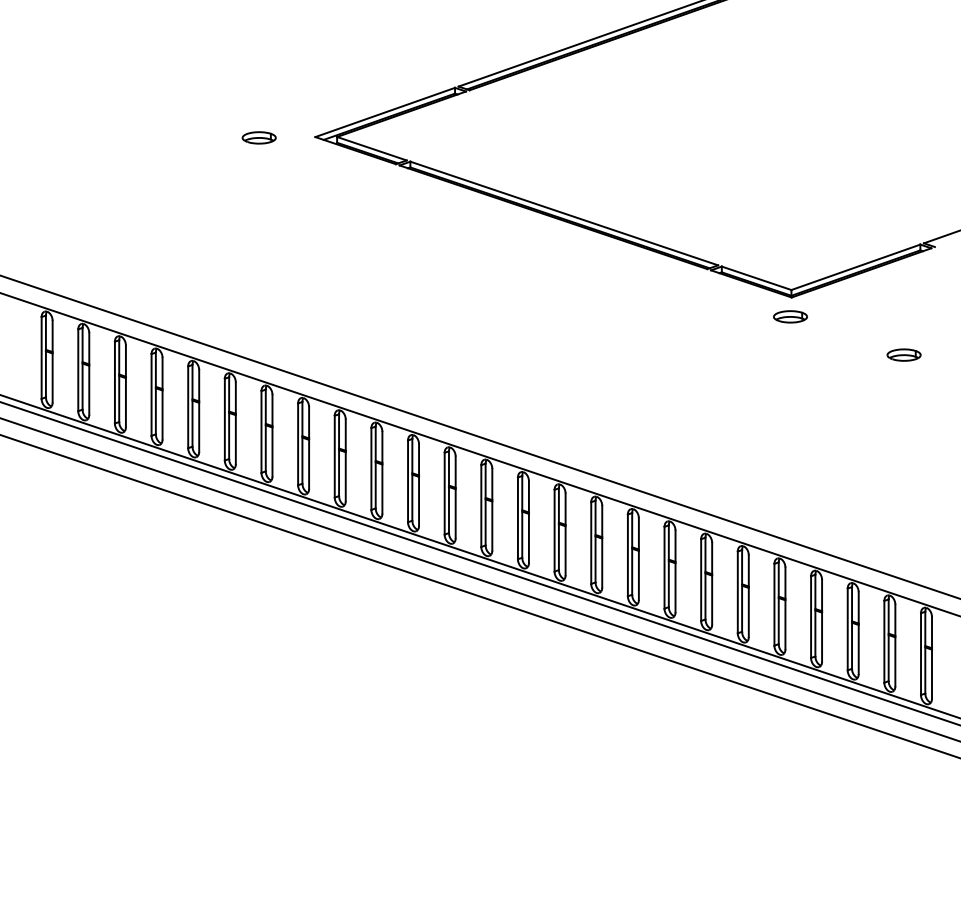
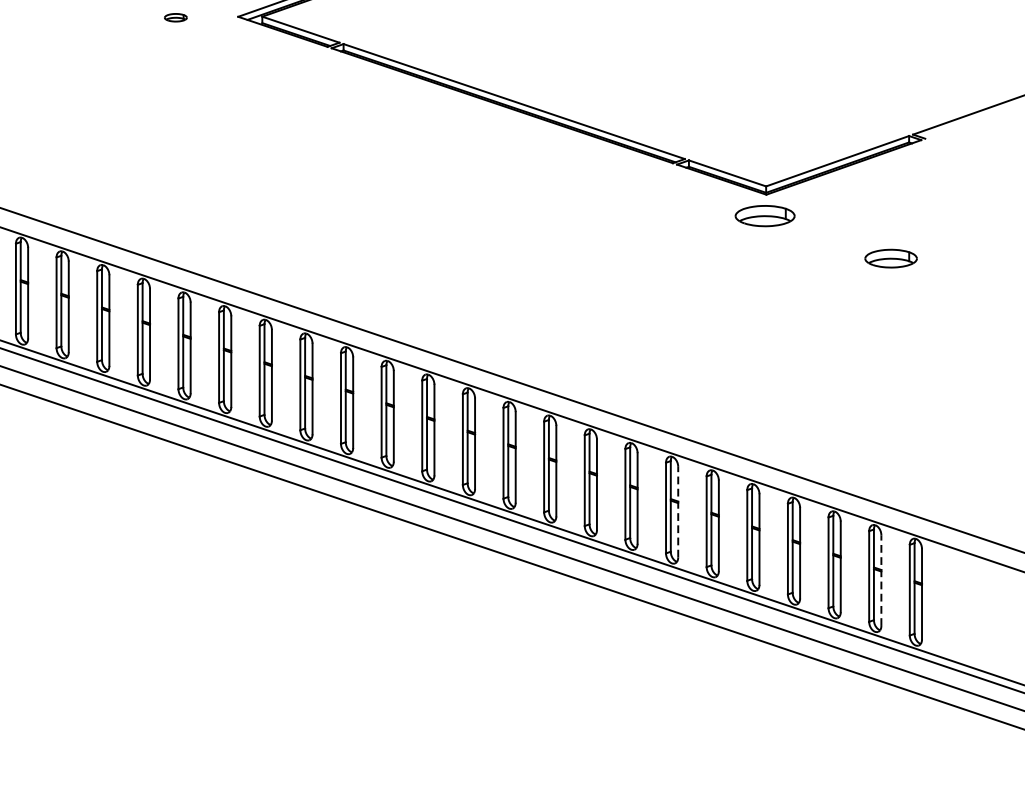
part: (258, 137) -> (175, 17), size x0.6
part: (790, 316) -> (765, 215), size x1.6
part: (903, 354) -> (890, 257), size x1.4
line: (712, 583) -> (678, 511), solid -> dashed
line: (895, 645) -> (881, 580), solid -> dashed

